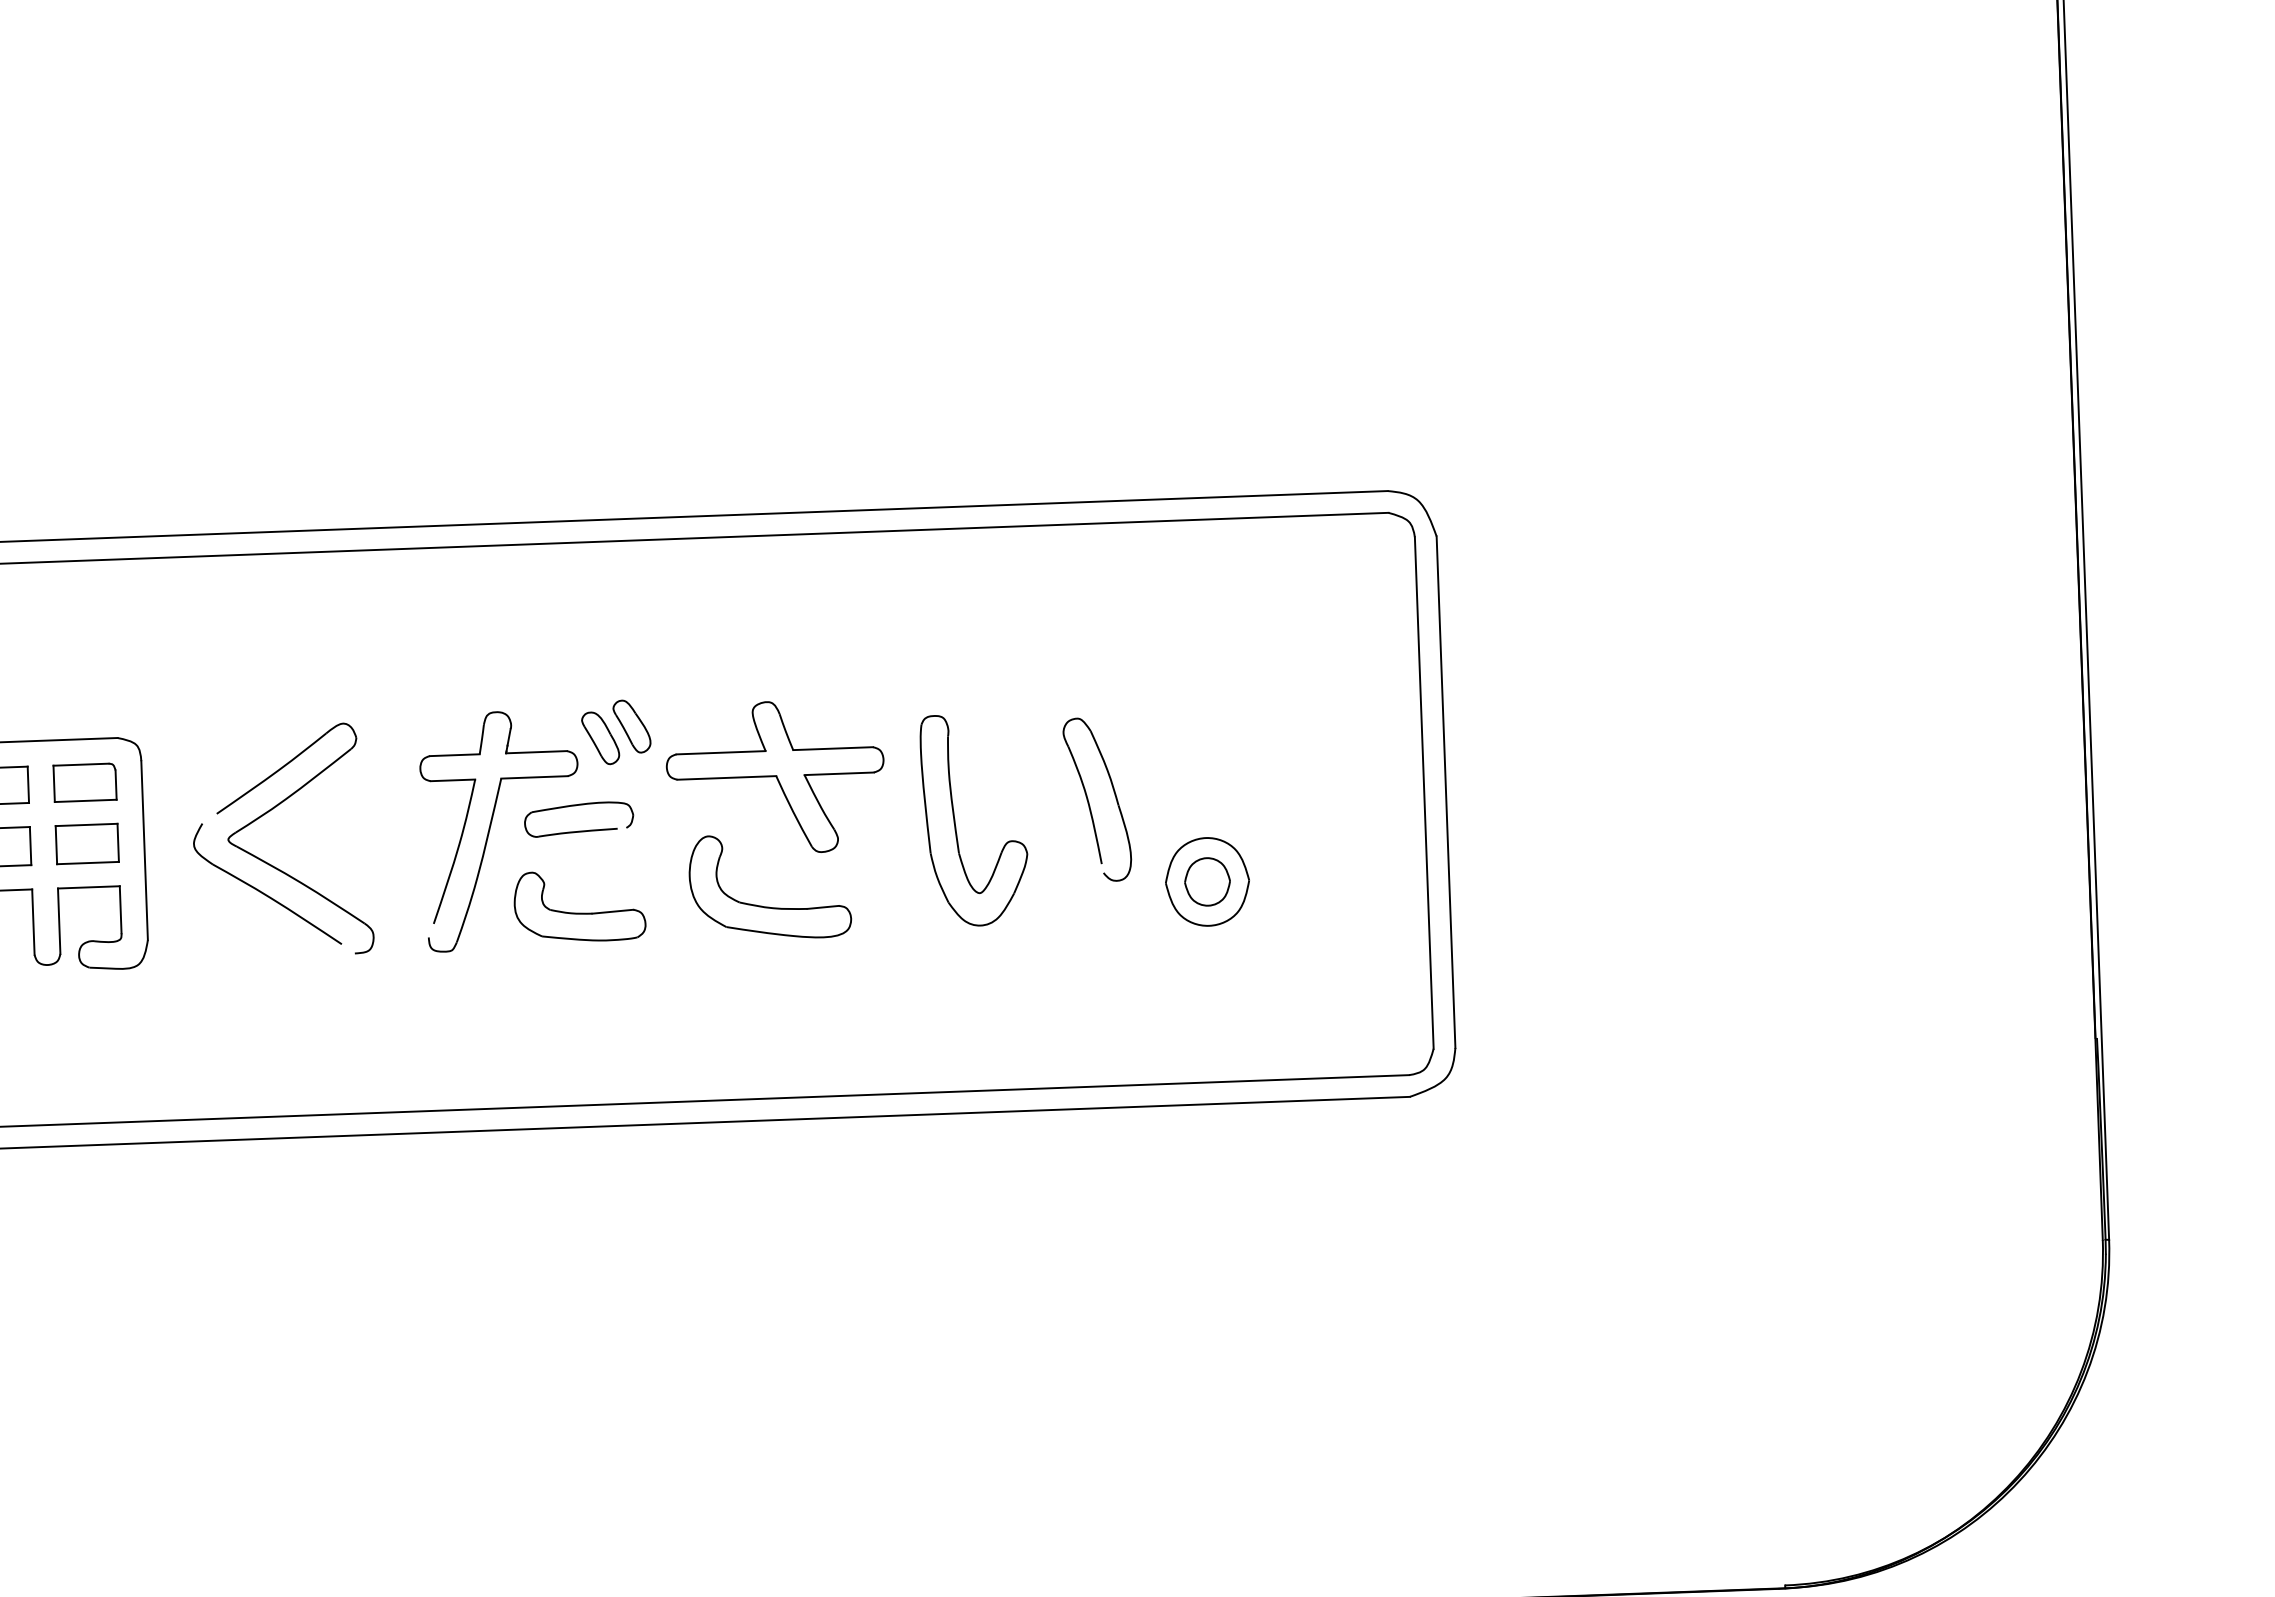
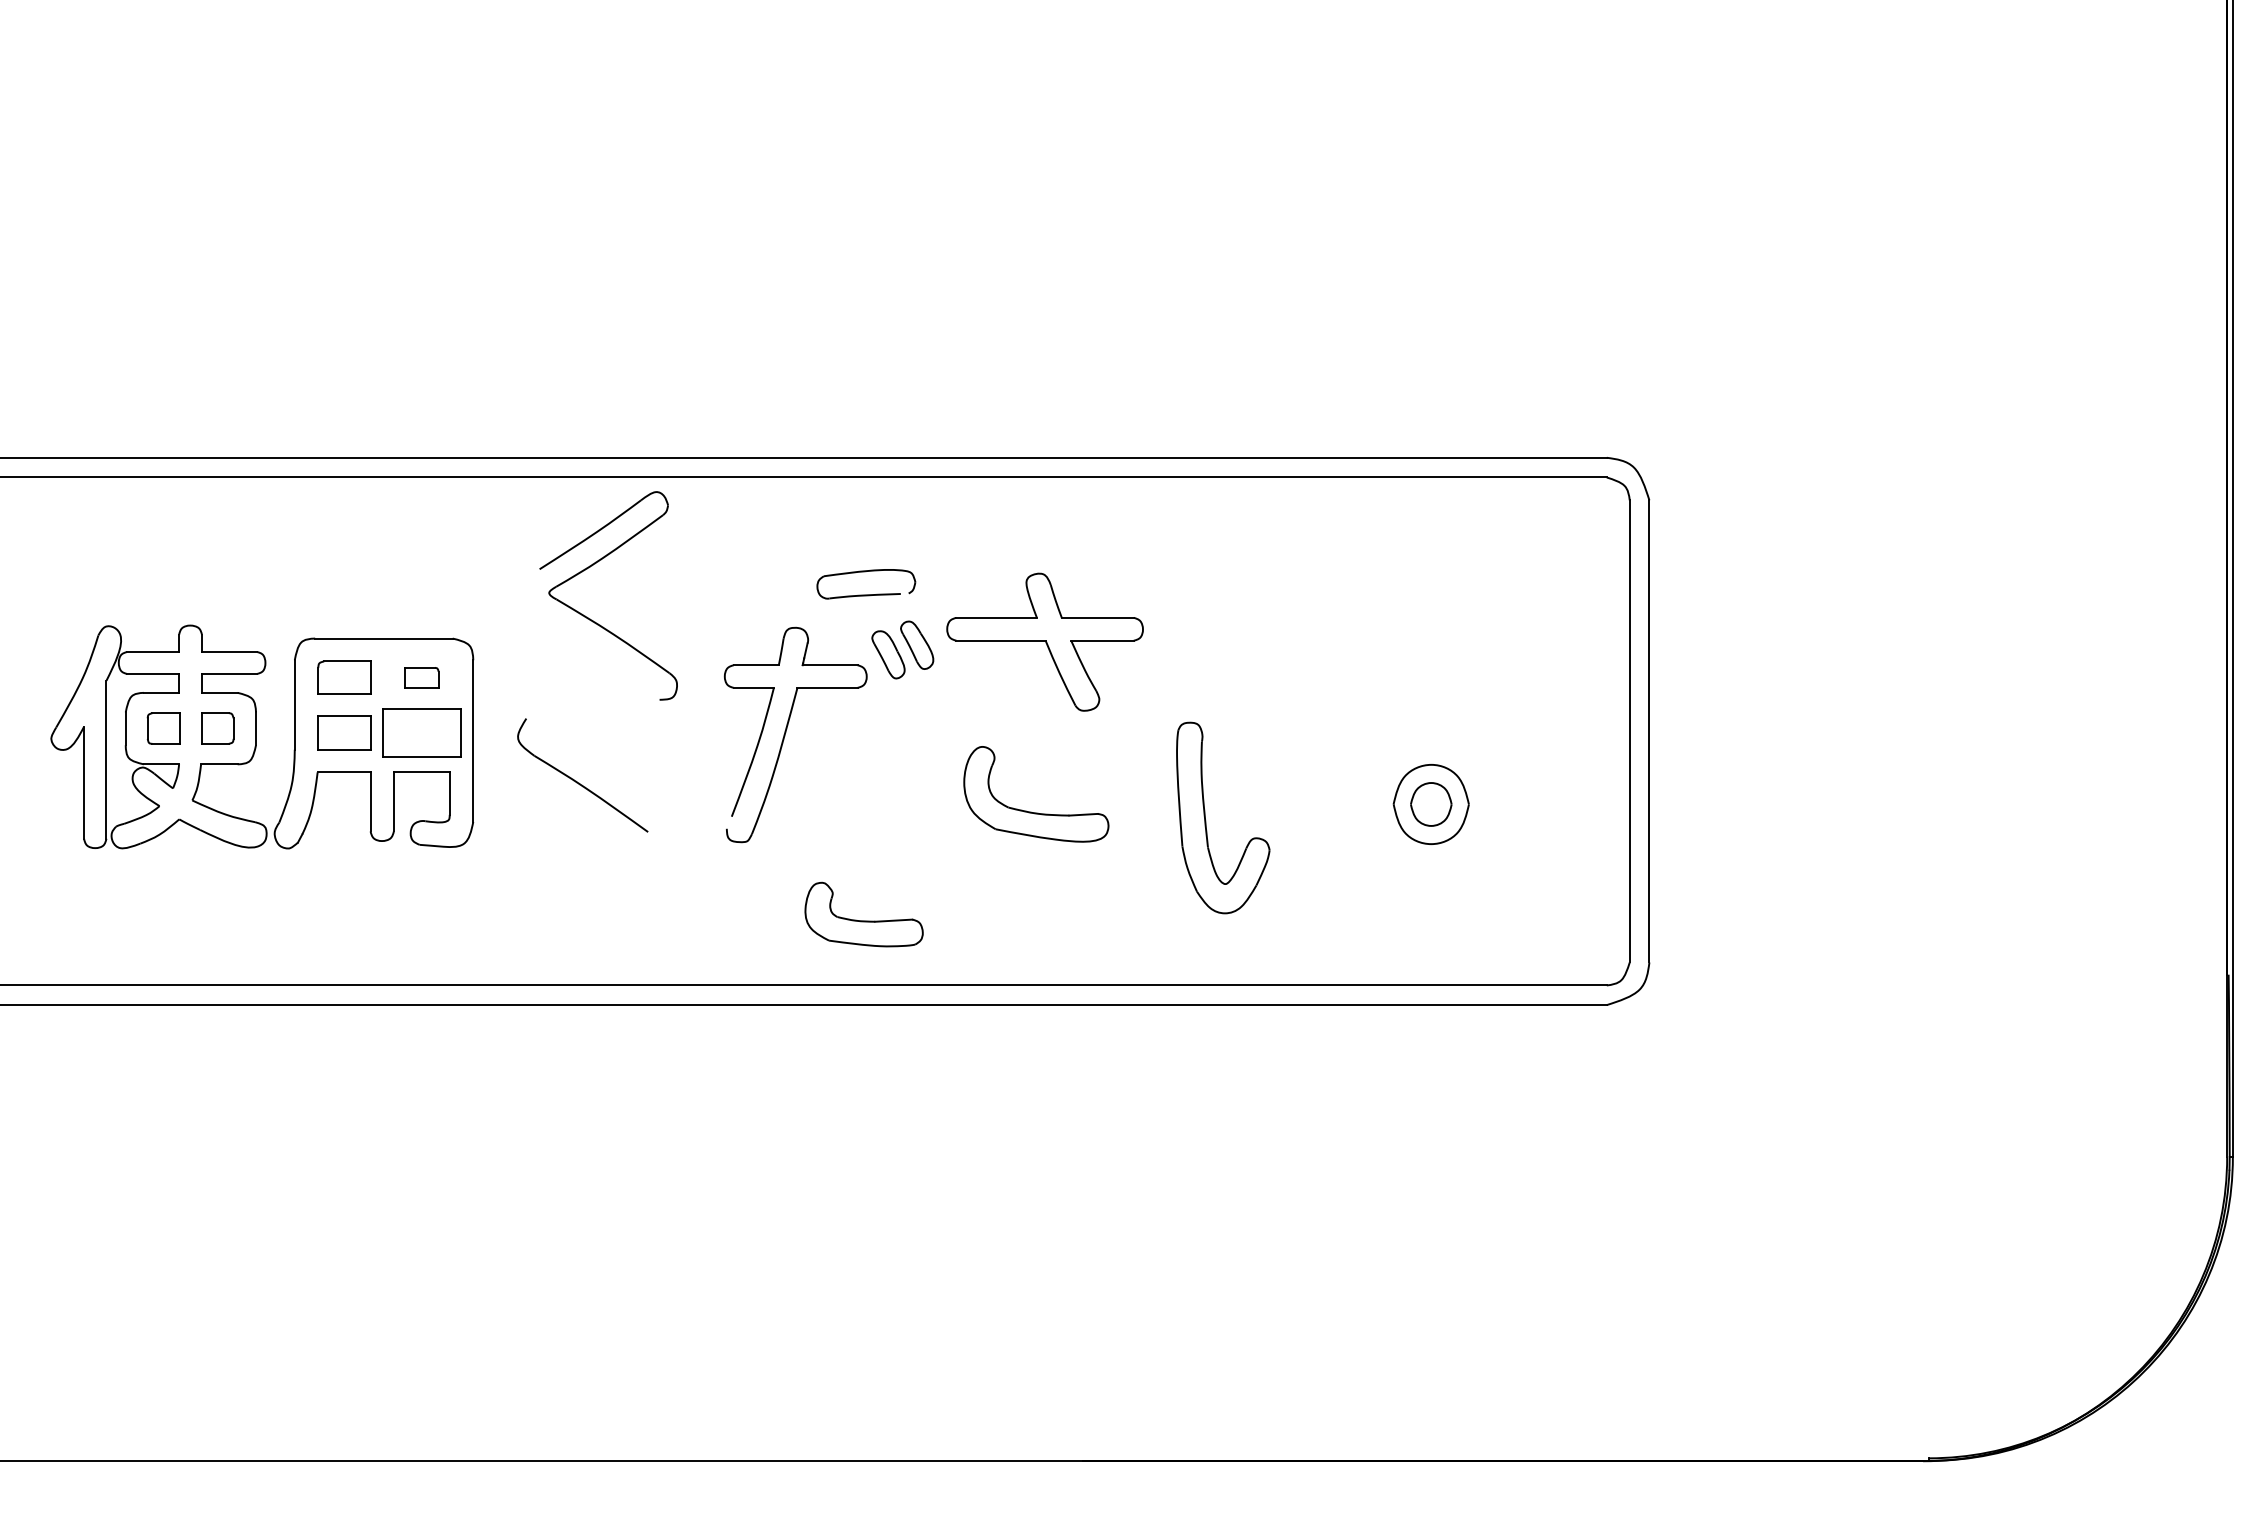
part: (775, 777) -> (1044, 641), moved
part: (84, 782) -> (421, 677), size x0.6
part: (1089, 802) -> (1327, 728), removed
part: (956, 823) -> (1206, 820), moved
part: (579, 830) -> (866, 594), moved
part: (86, 843) -> (421, 732), size x1.4
part: (280, 869) -> (595, 621), moved
part: (579, 906) -> (863, 914), moved

